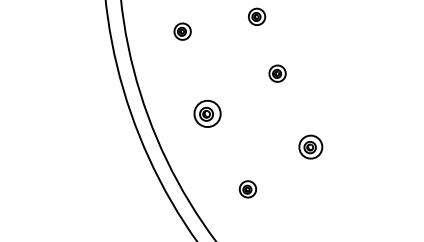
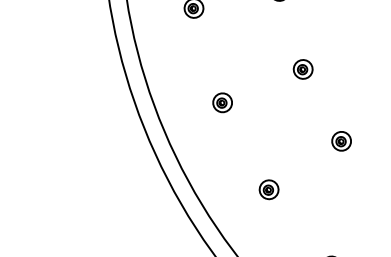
part: (277, 73) -> (303, 69), moved
part: (207, 113) -> (222, 102), size x0.62
part: (311, 147) -> (342, 141), size x0.71

